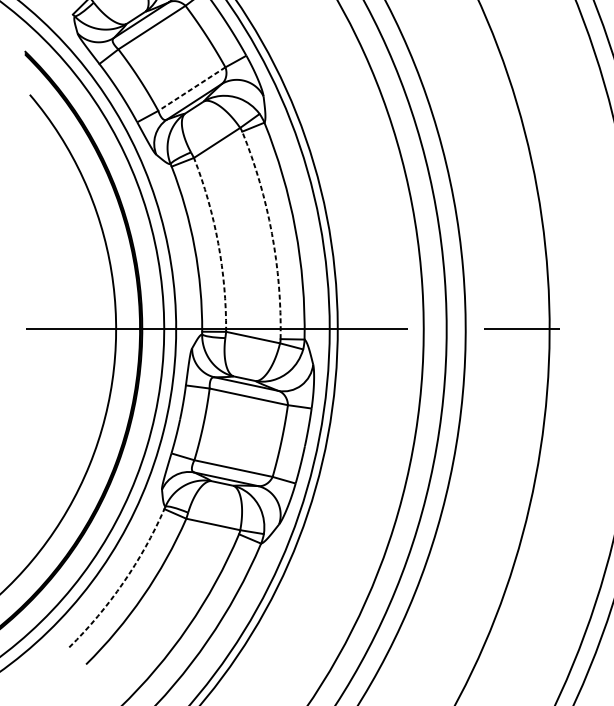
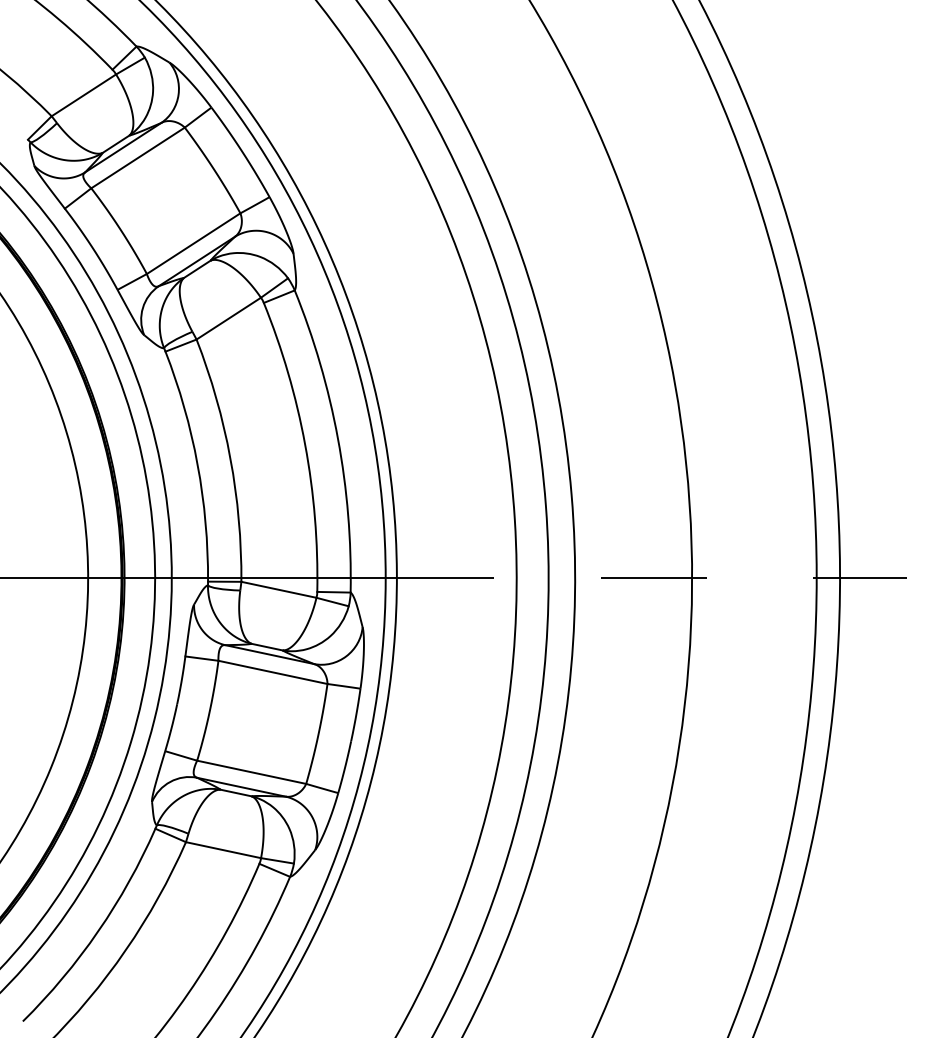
line: (191, 89) -> (193, 243), dashed -> solid
arc: (272, 233) -> (305, 444), dashed -> solid
arc: (218, 243) -> (230, 458), dashed -> solid
arc: (123, 582) -> (98, 931), dashed -> solid

